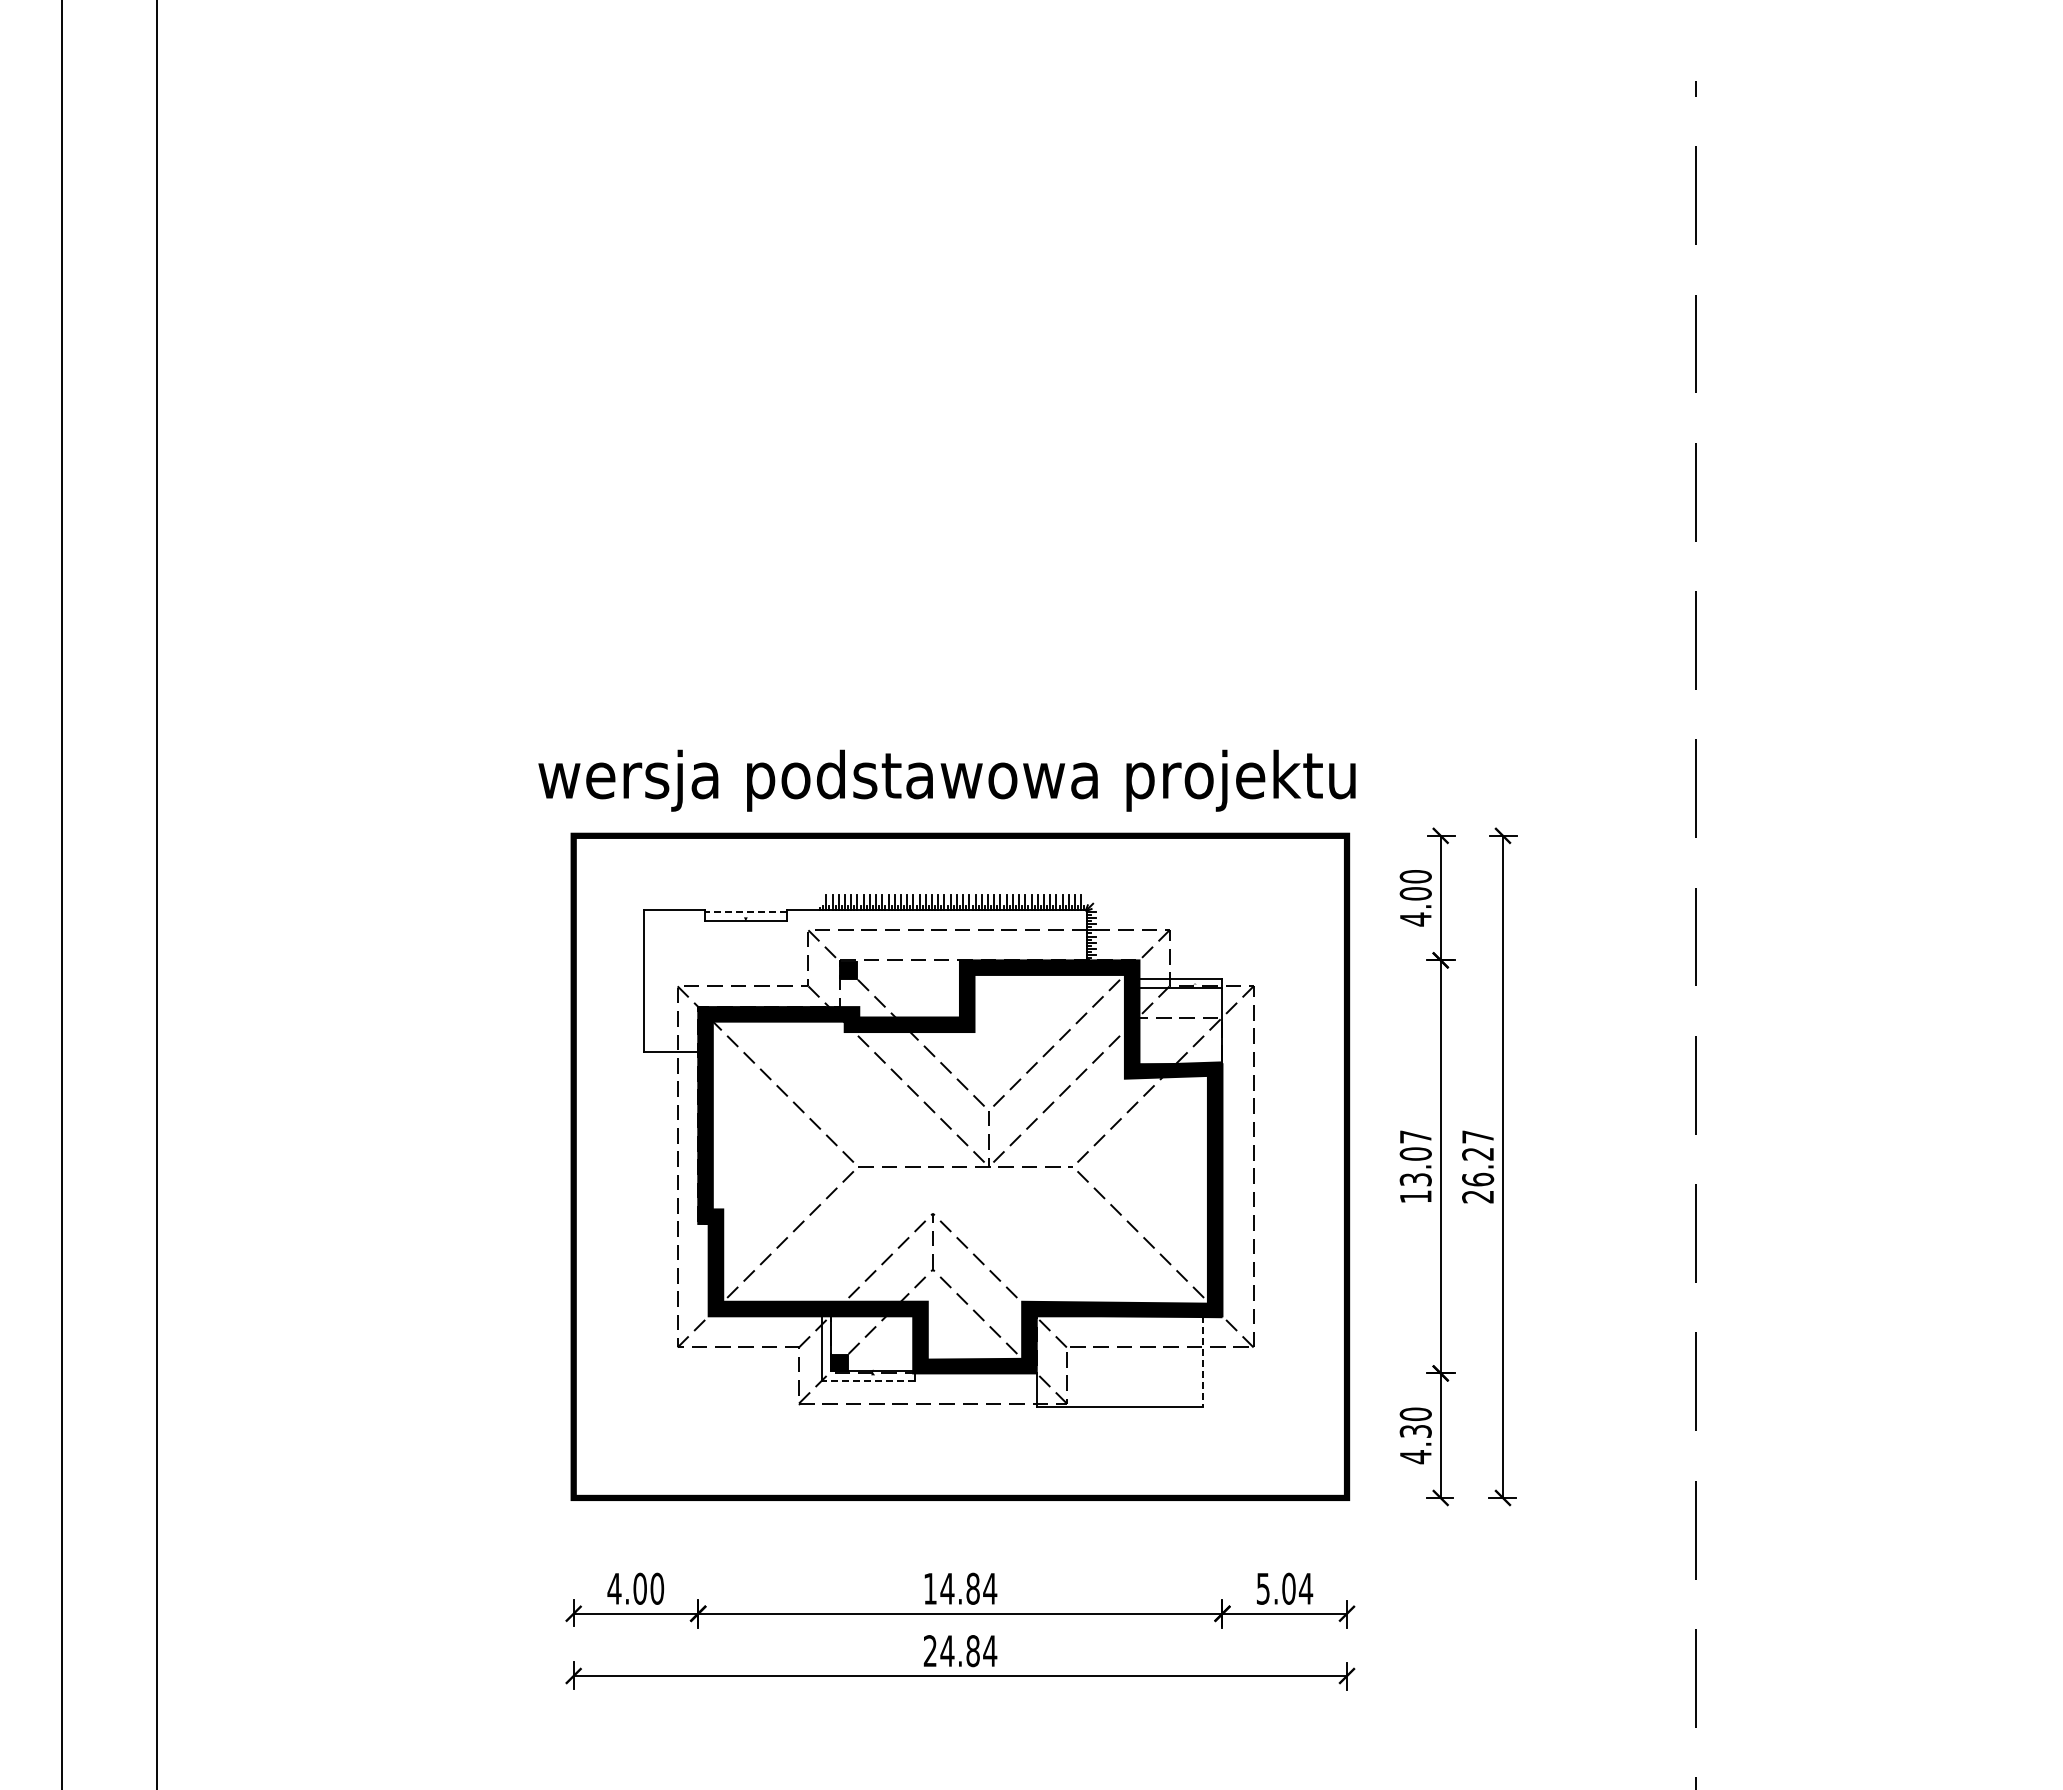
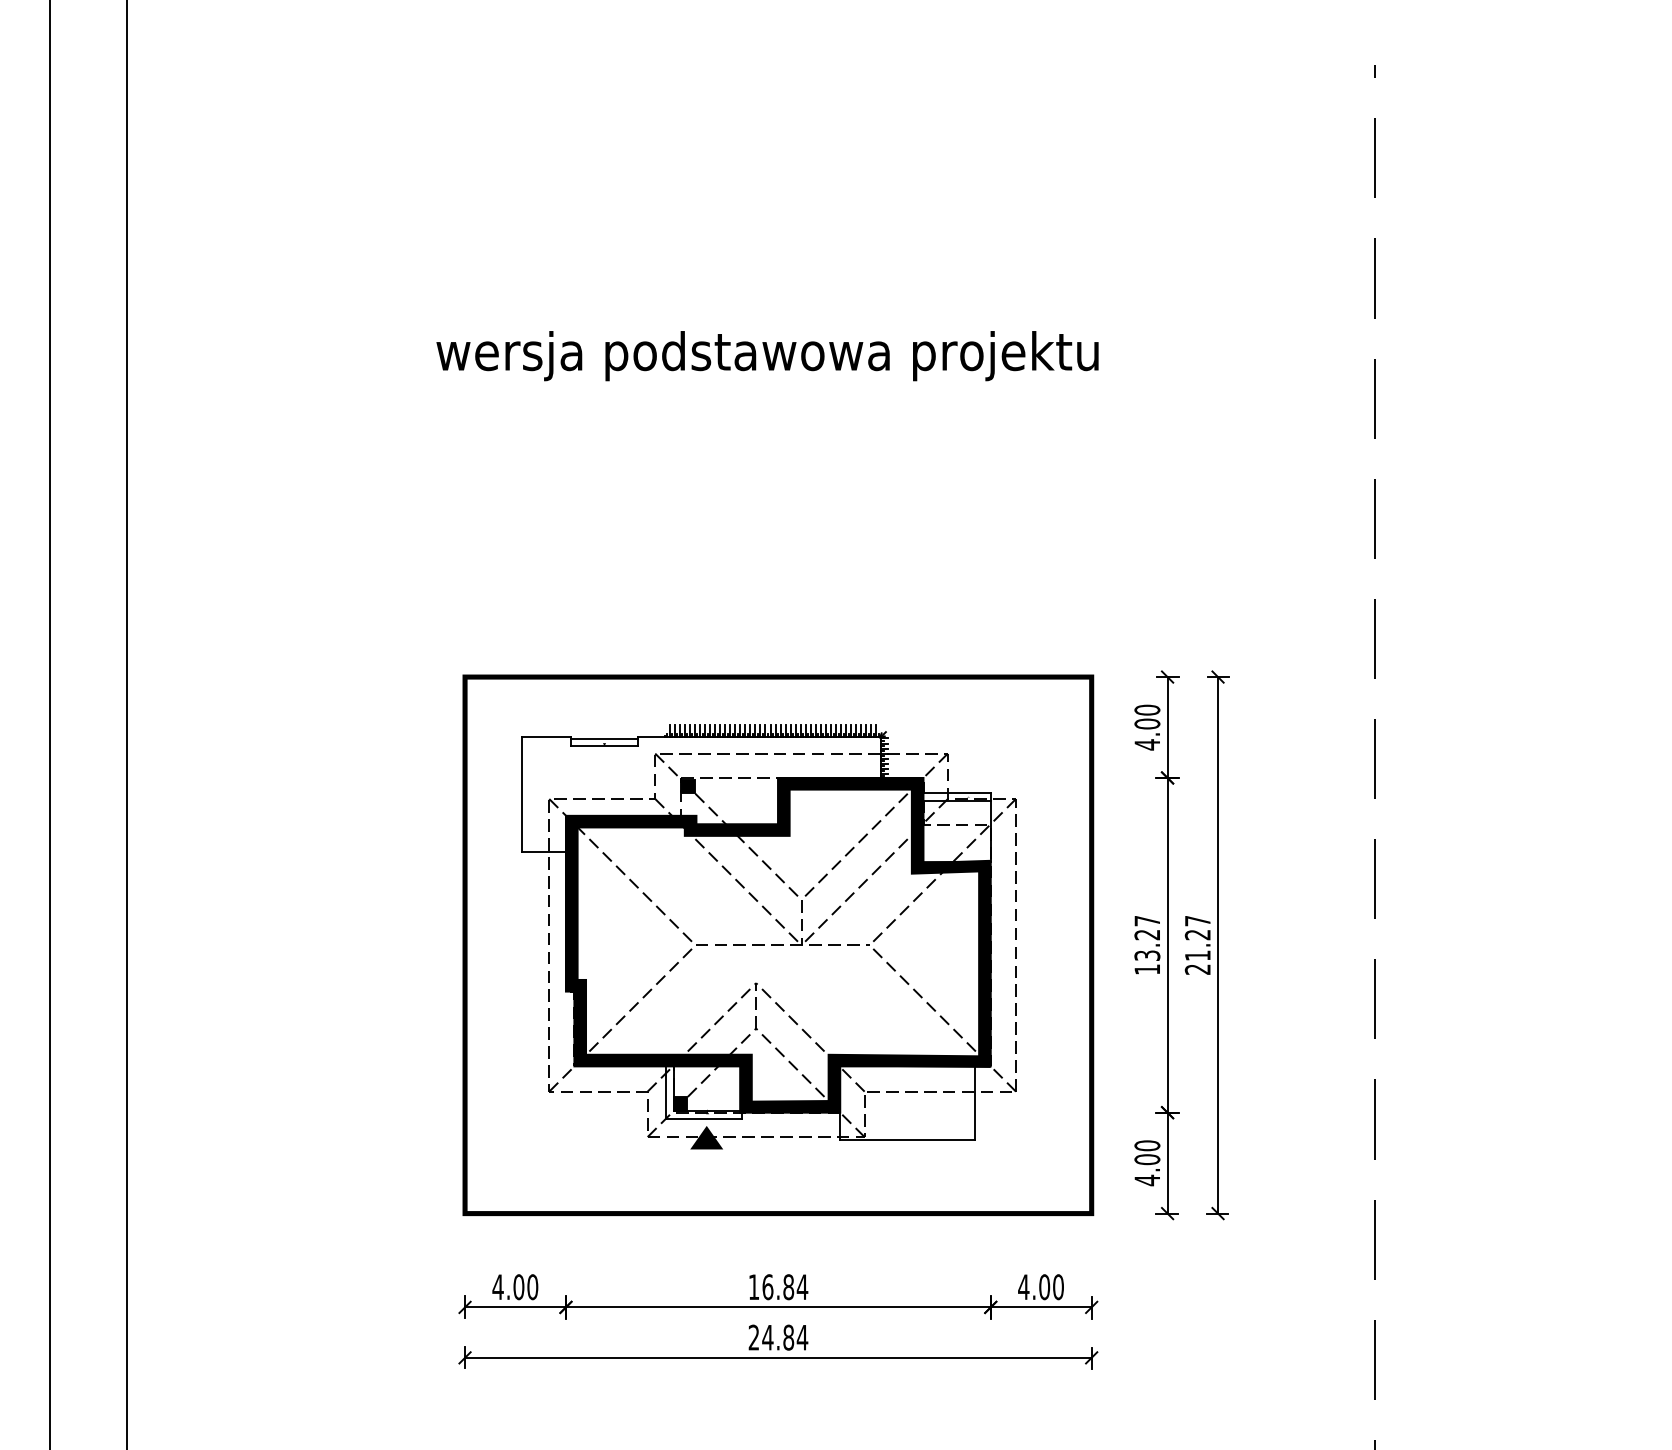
text: (946, 780) -> (767, 355), moved
line: (745, 911) -> (604, 738), dashed -> solid
text: (1415, 1153) -> (1147, 934), 13.07 -> 13.27
text: (1478, 1179) -> (1198, 955), 26.27 -> 21.27
line: (1202, 1362) -> (974, 1103), dashed -> solid
line: (868, 1380) -> (703, 1118), dashed -> solid
fill: (871, 1403) -> (706, 1137), added
text: (1415, 1431) -> (1147, 1159), 4.30 -> 4.00
text: (947, 1588) -> (767, 1286), 14.84 -> 16.84
text: (1284, 1588) -> (1041, 1286), 5.04 -> 4.00

